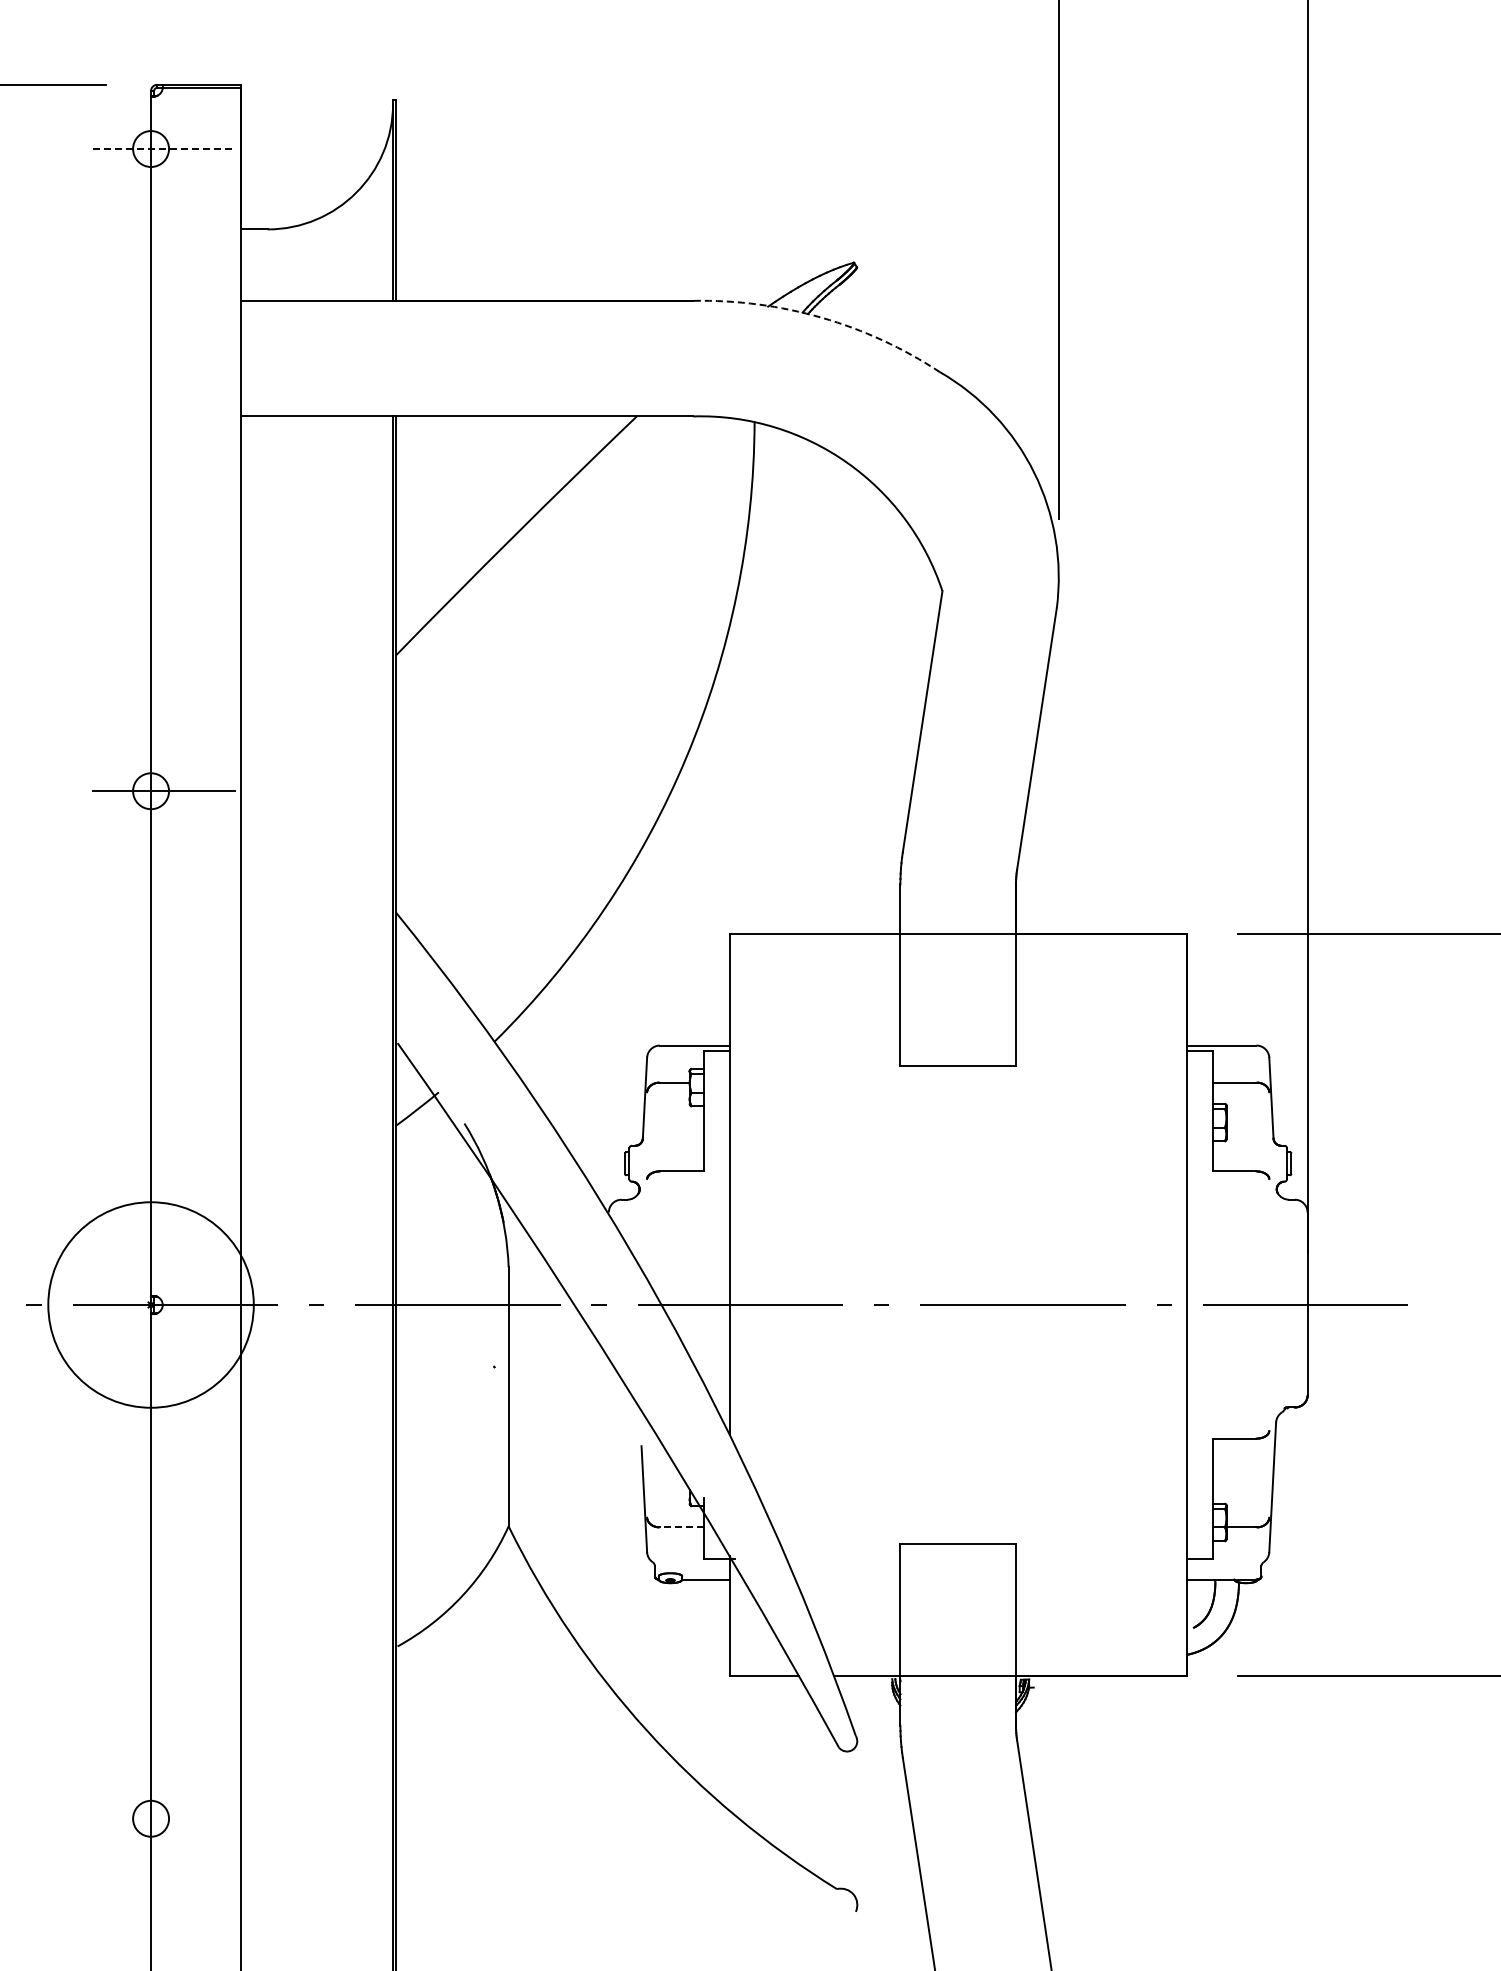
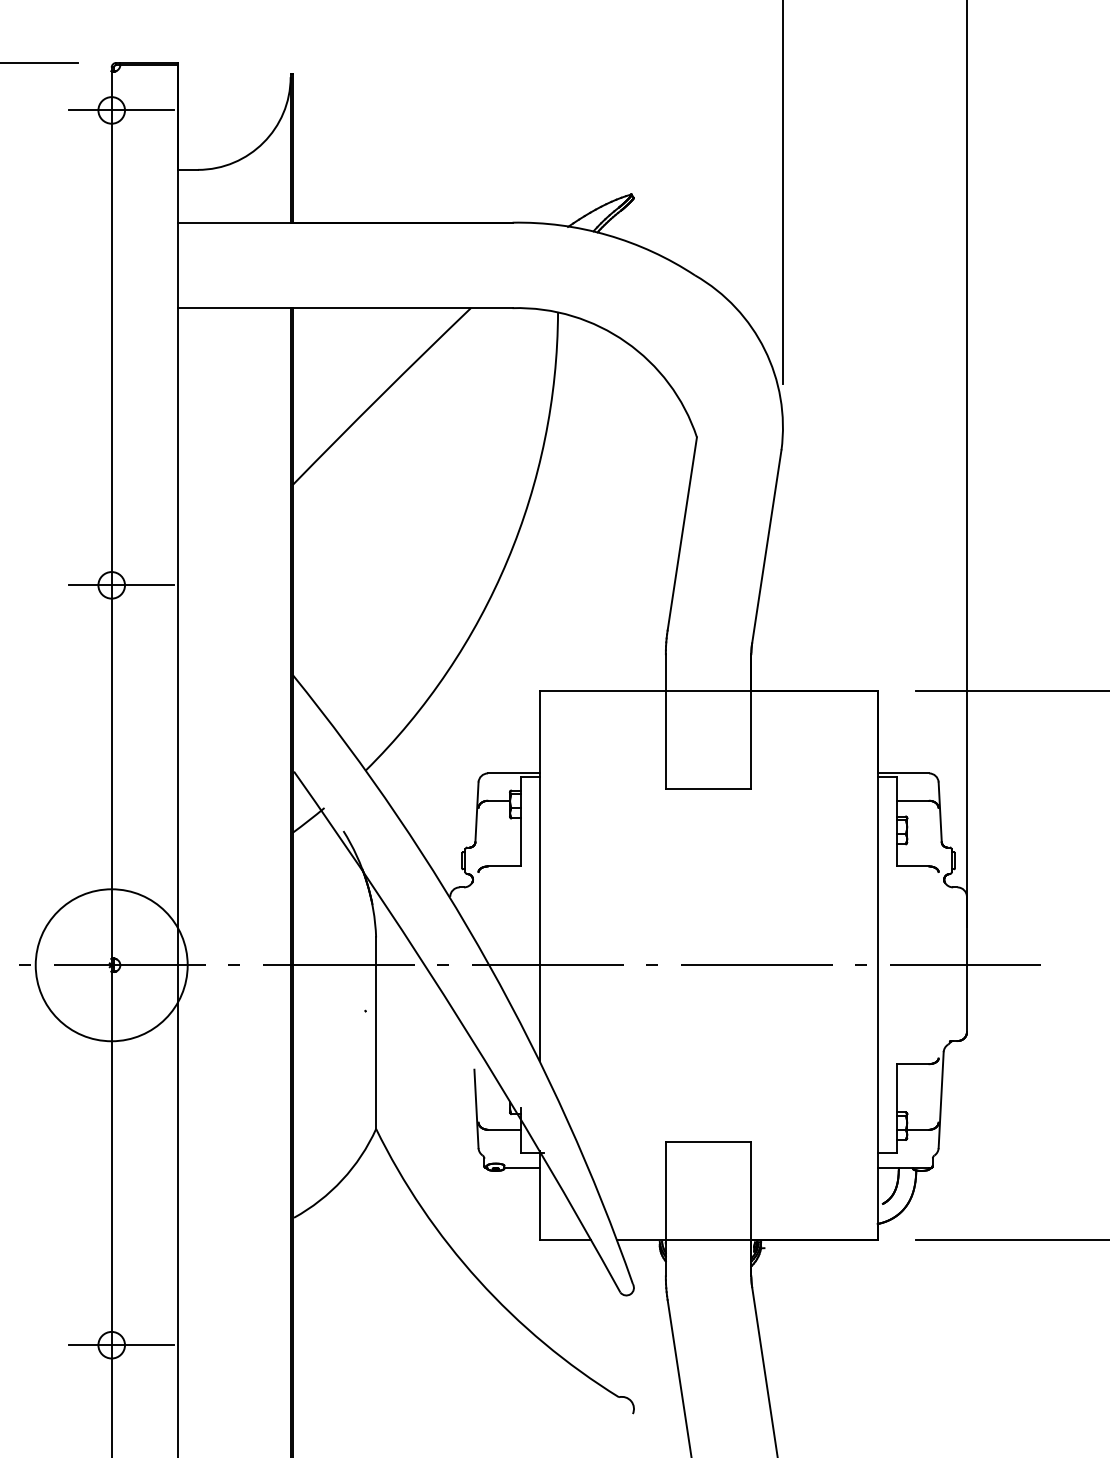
line: (163, 149) -> (120, 110), dashed -> solid
arc: (821, 317) -> (607, 235), dashed -> solid
line: (681, 1527) -> (503, 1129), dashed -> solid
line: (163, 1818) -> (120, 1345), added

